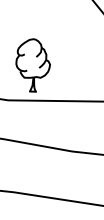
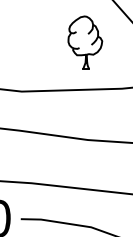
part: (33, 65) -> (85, 42), moved

